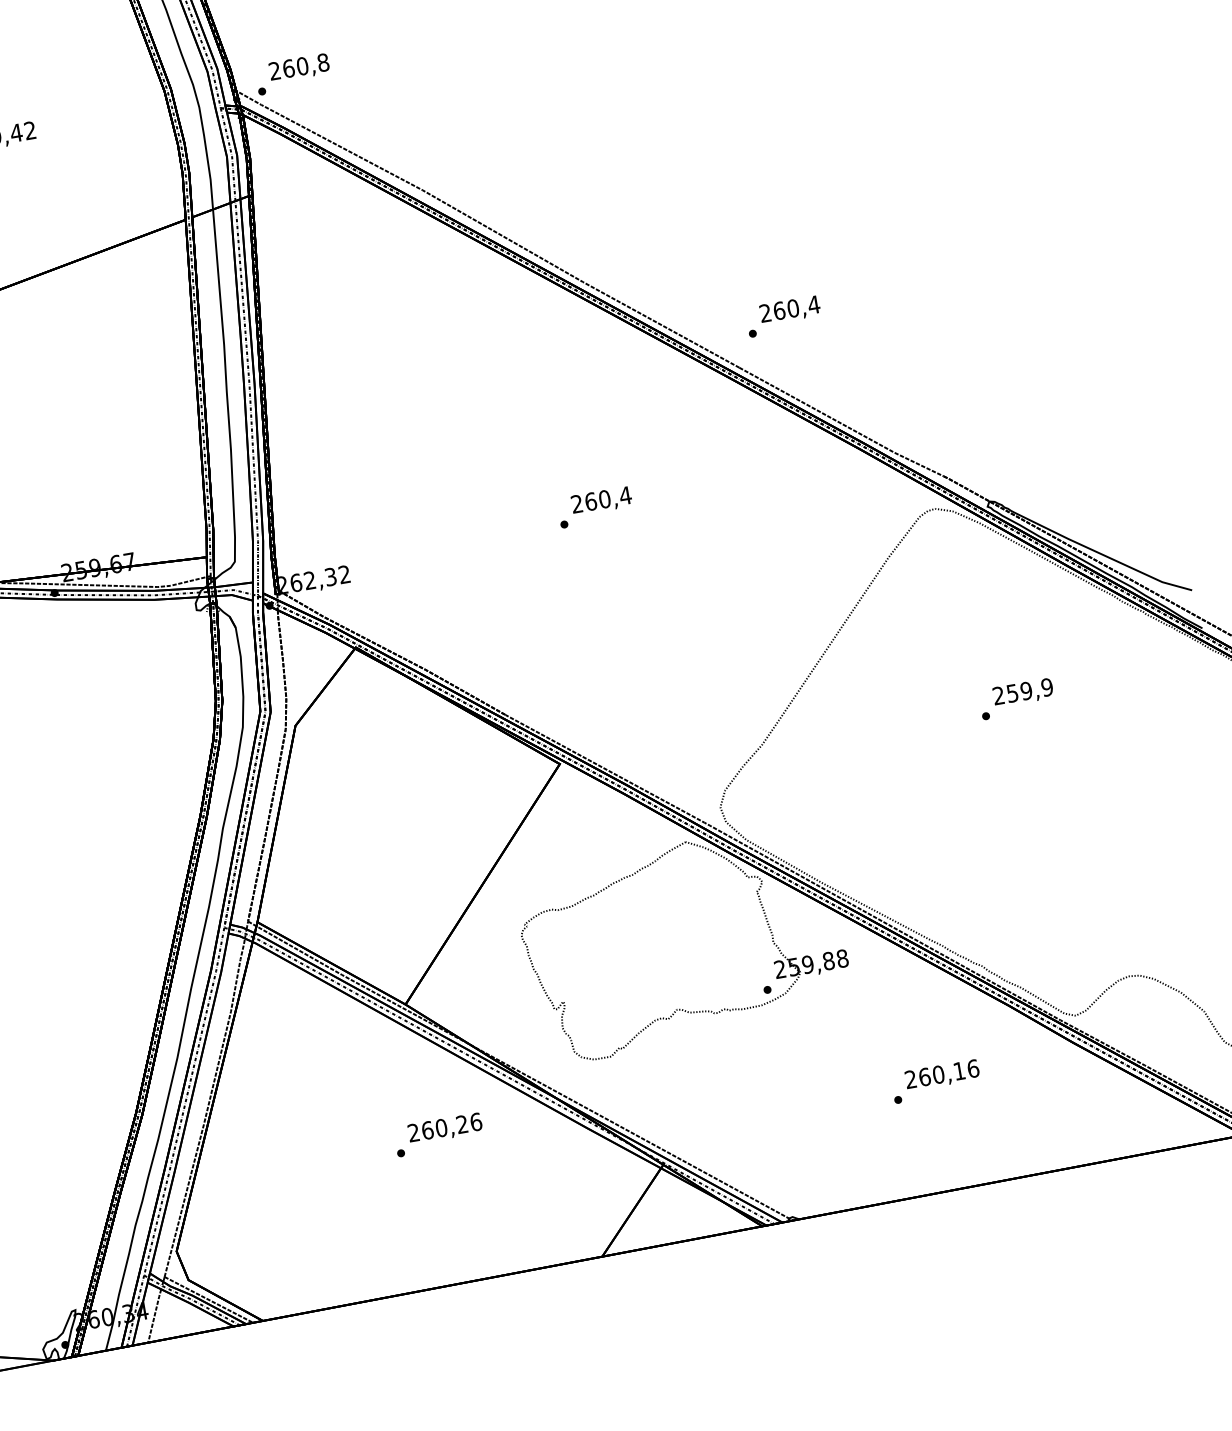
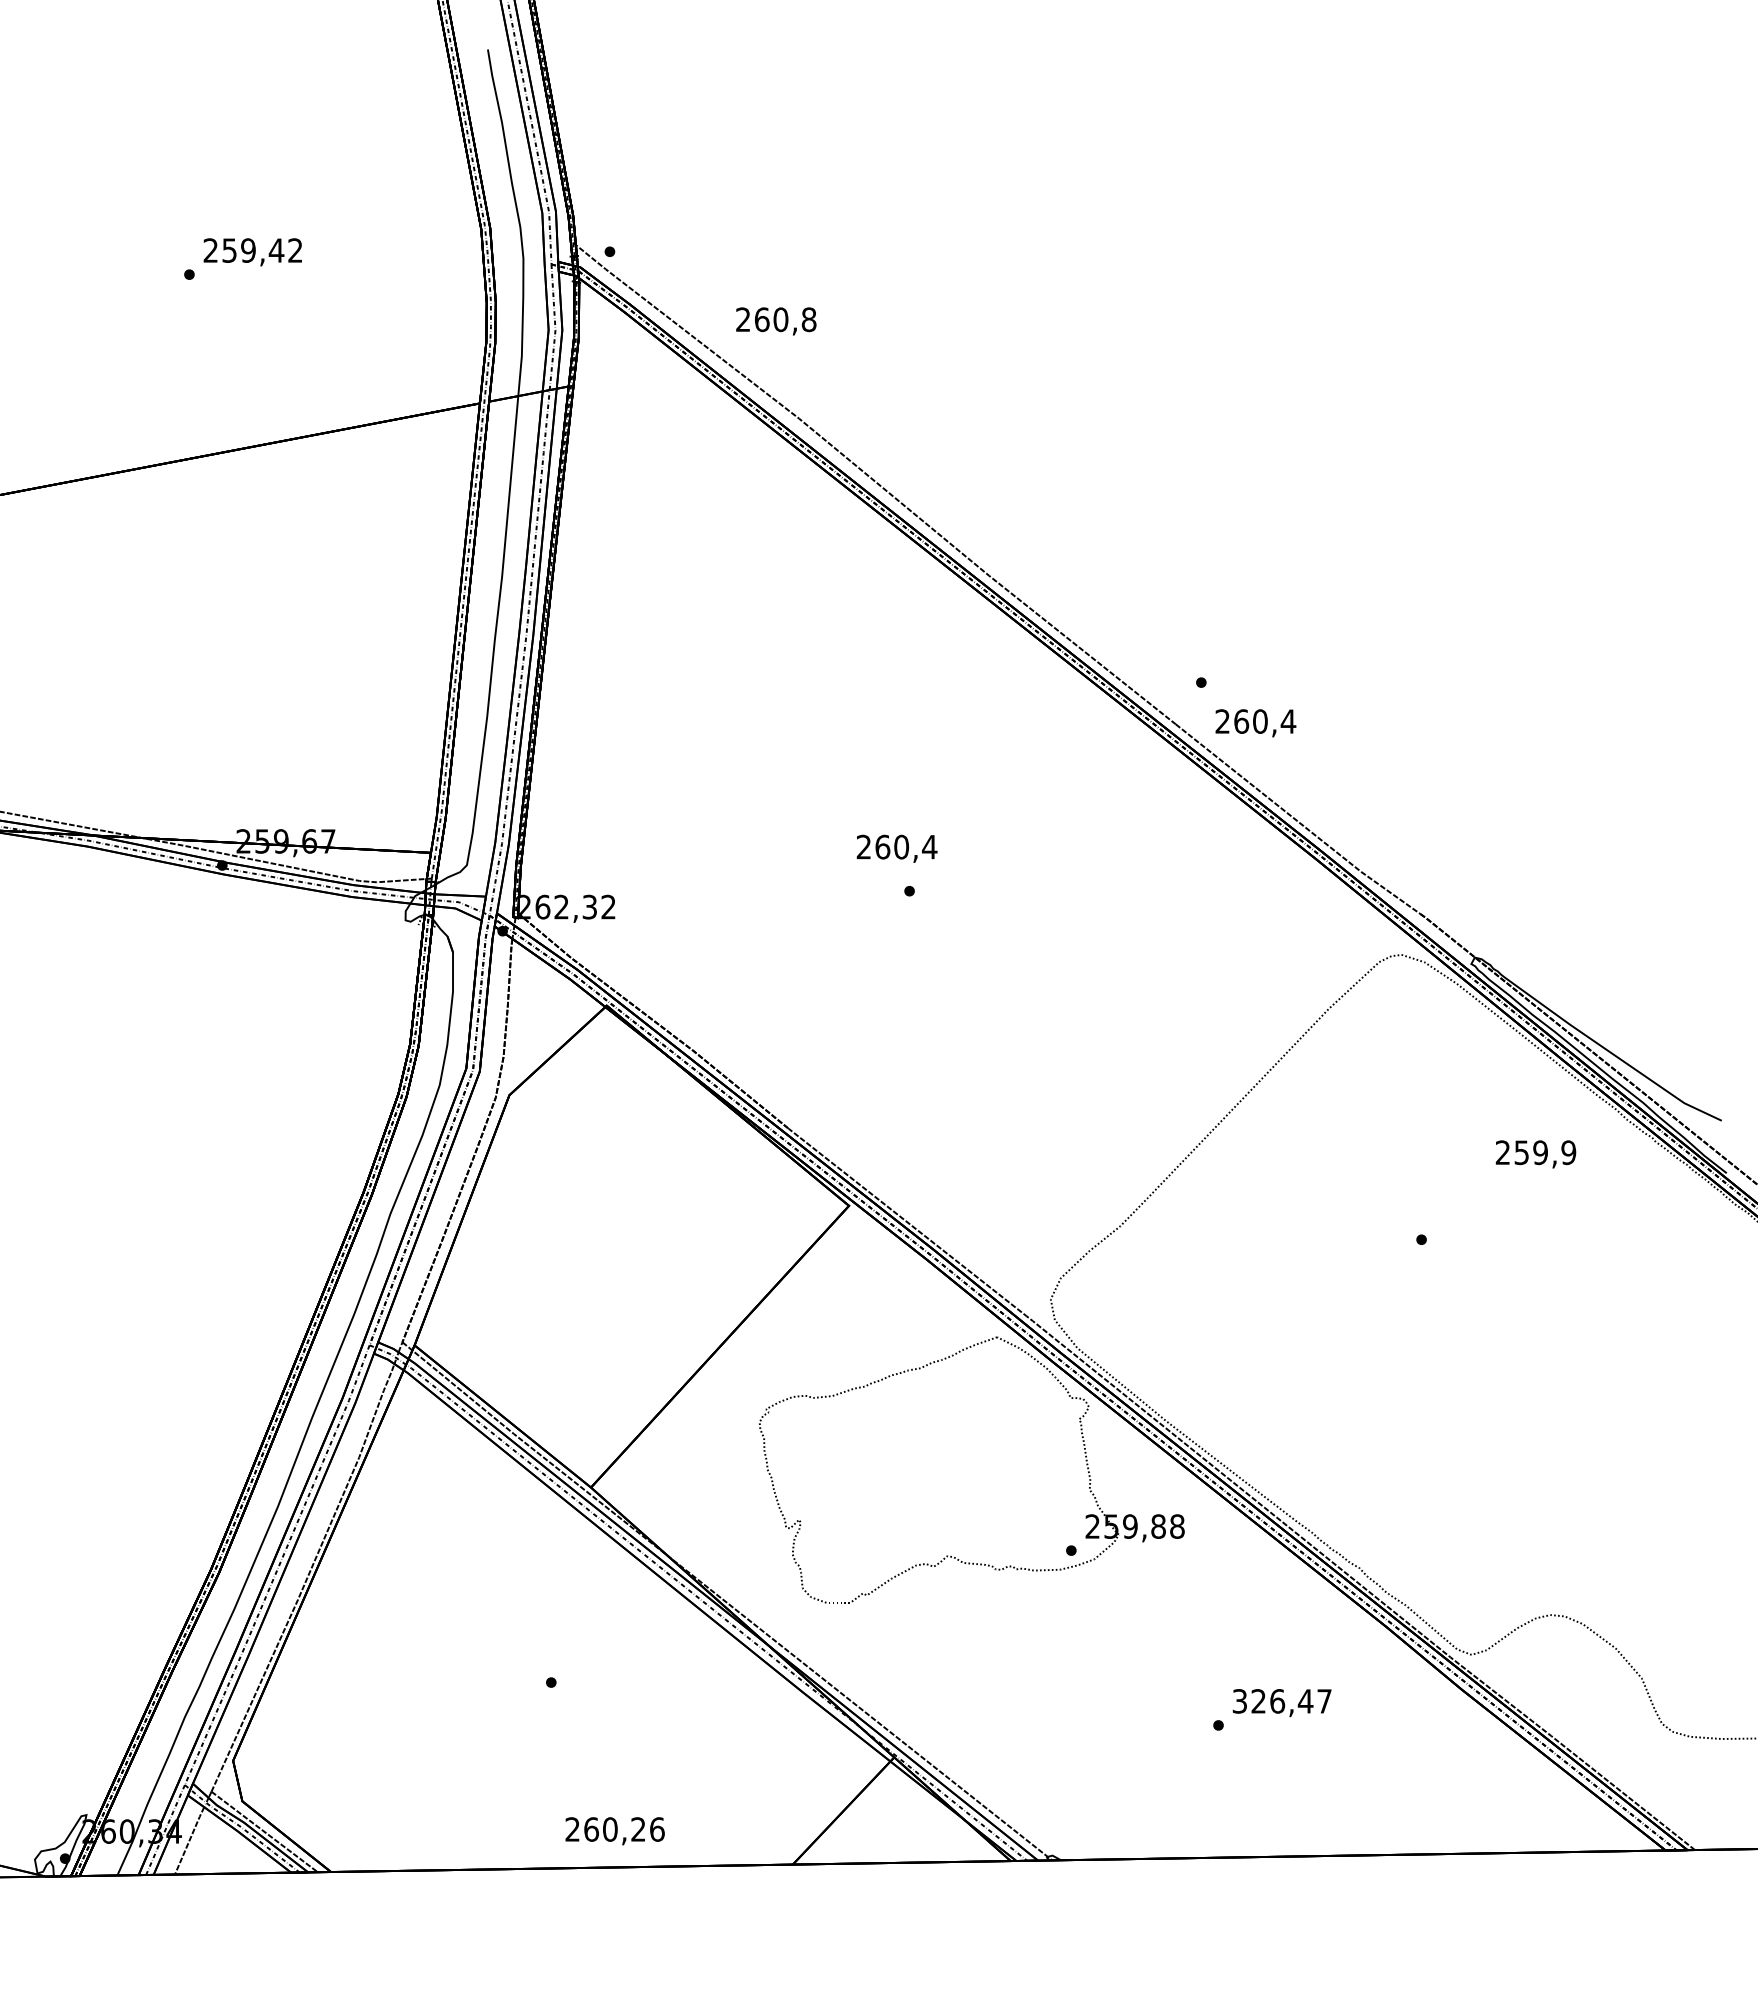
text: (299, 68) -> (776, 321), moved
text: (789, 310) -> (1255, 723), moved
text: (601, 500) -> (896, 848), moved
text: (1022, 692) -> (1535, 1154), moved
text: (942, 1074) -> (1282, 1701), 260,16 -> 326,47
text: (444, 1129) -> (614, 1831), moved

